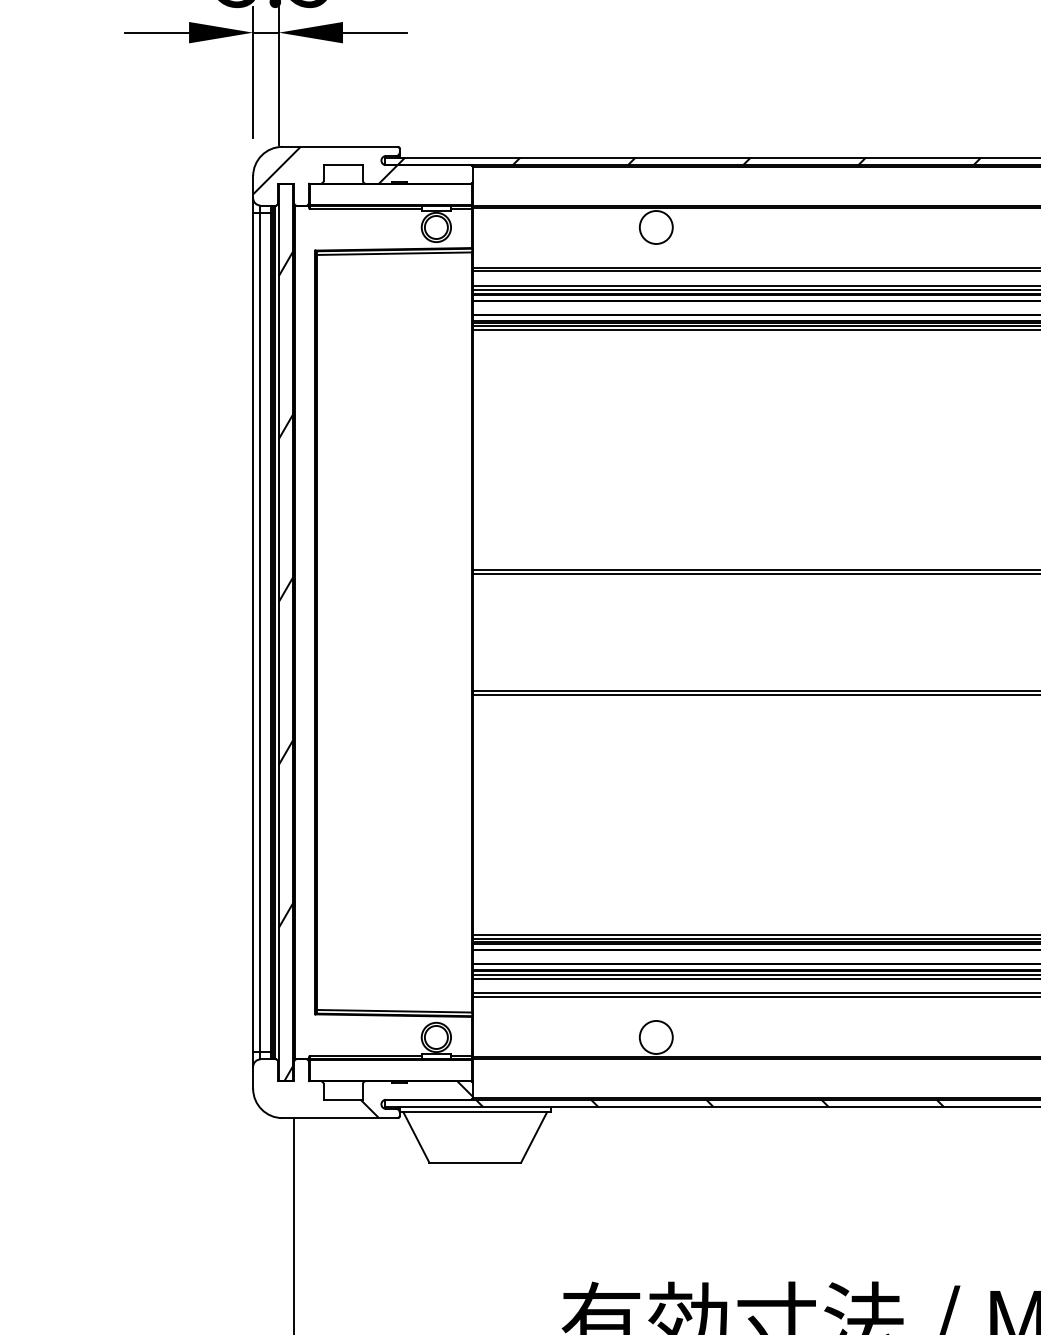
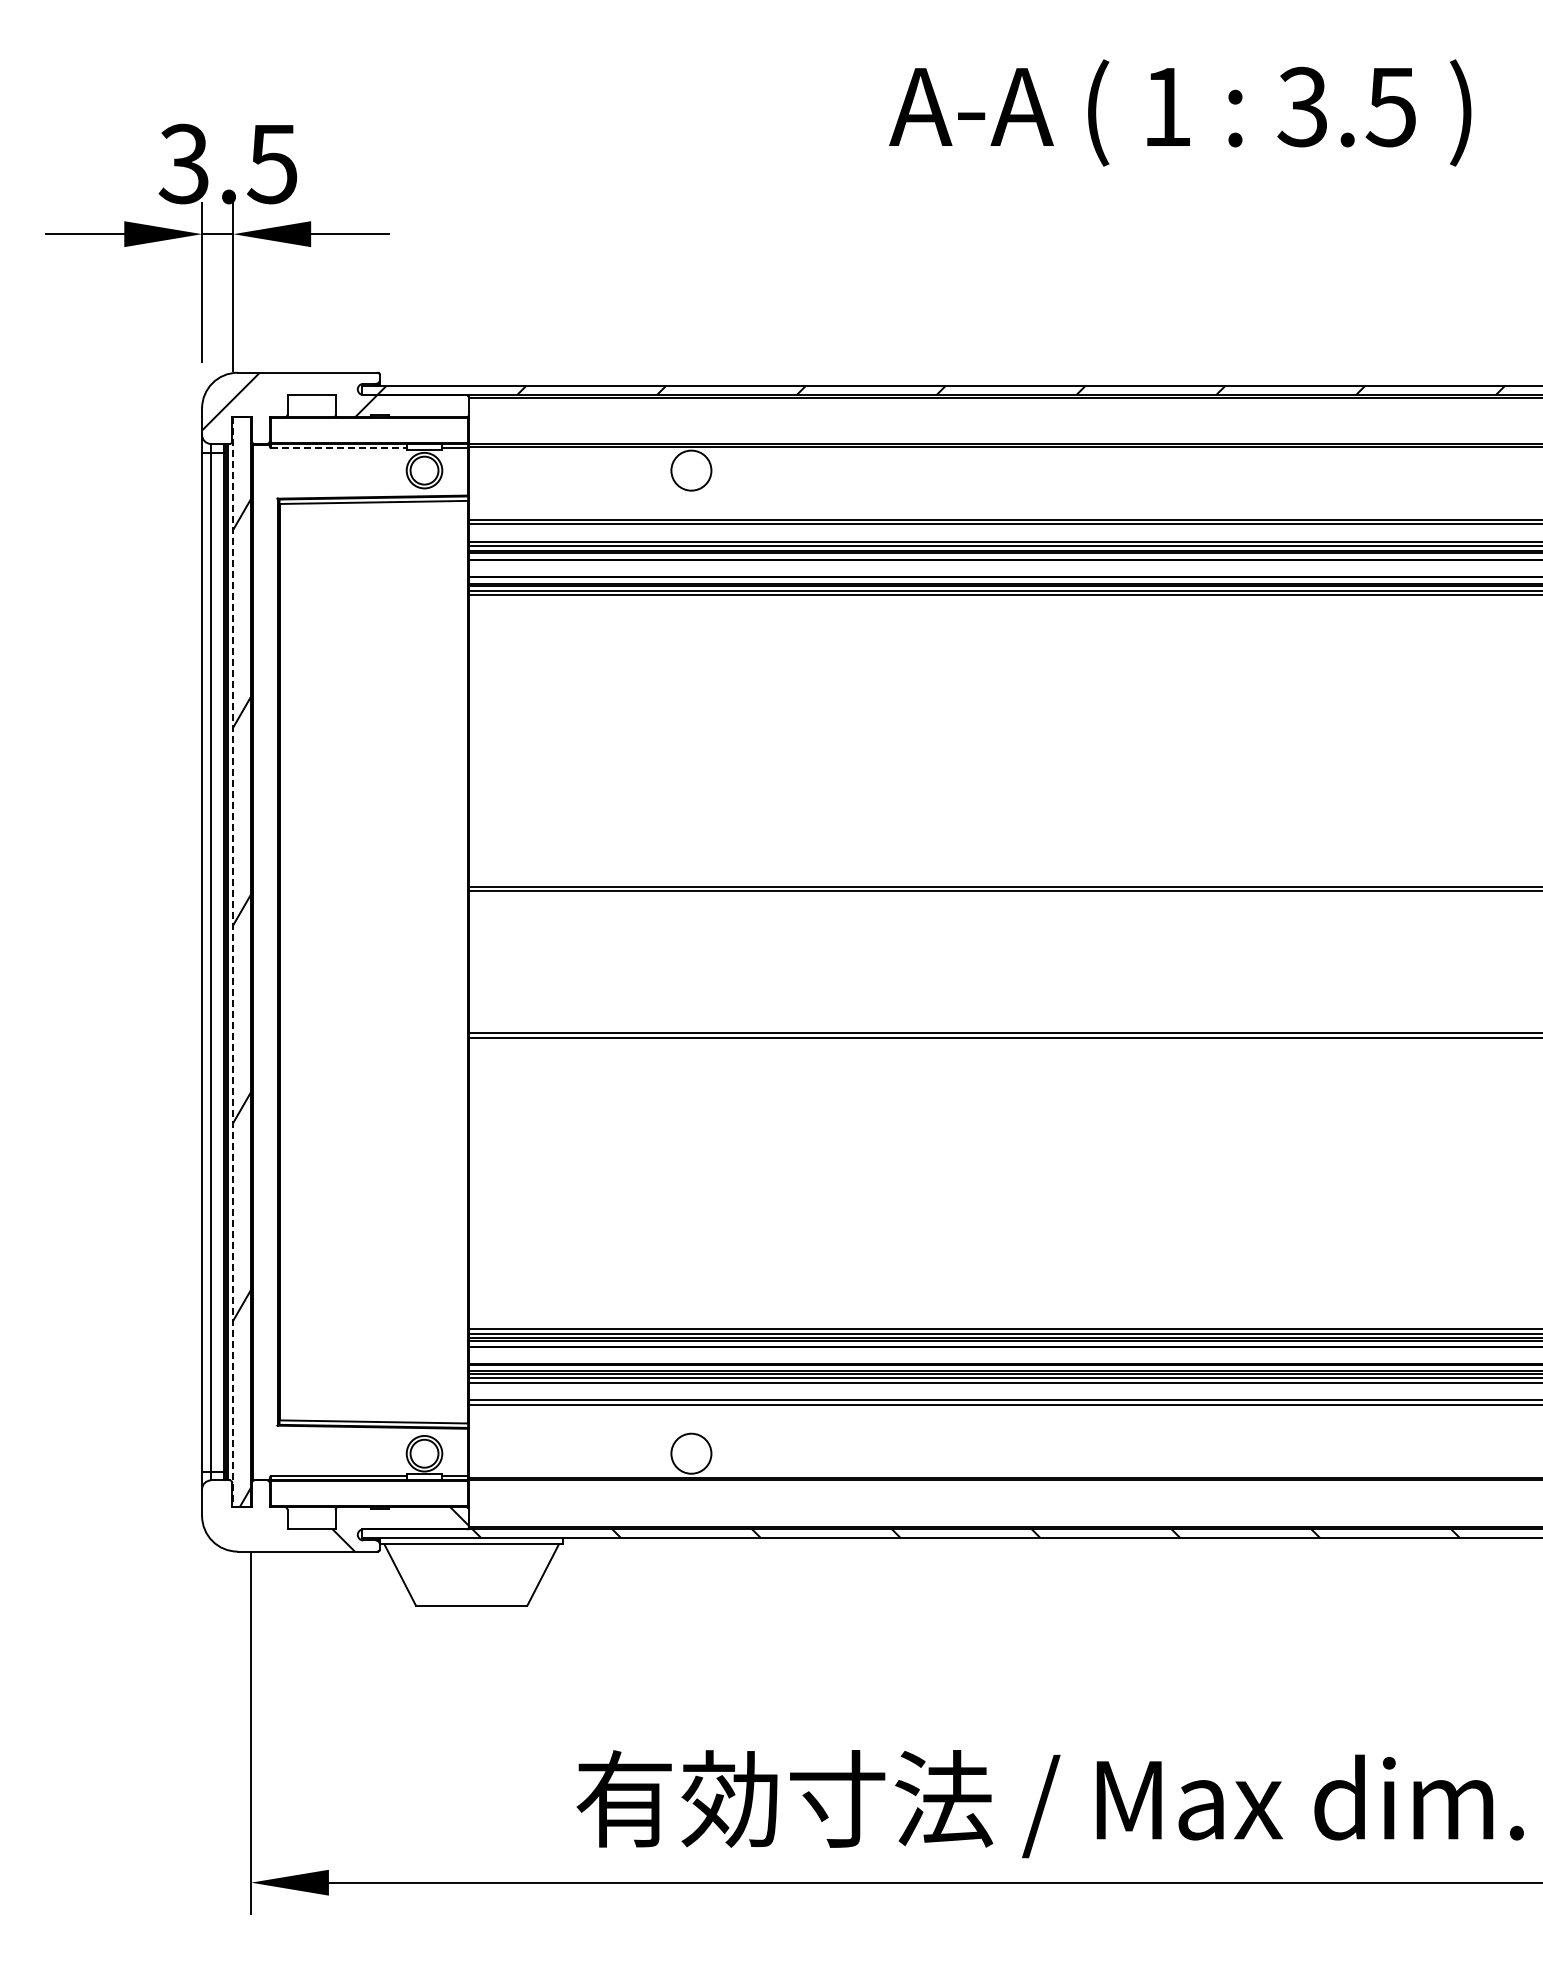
line: (366, 209) -> (339, 448), solid -> dashed
line: (279, 632) -> (233, 962), solid -> dashed

